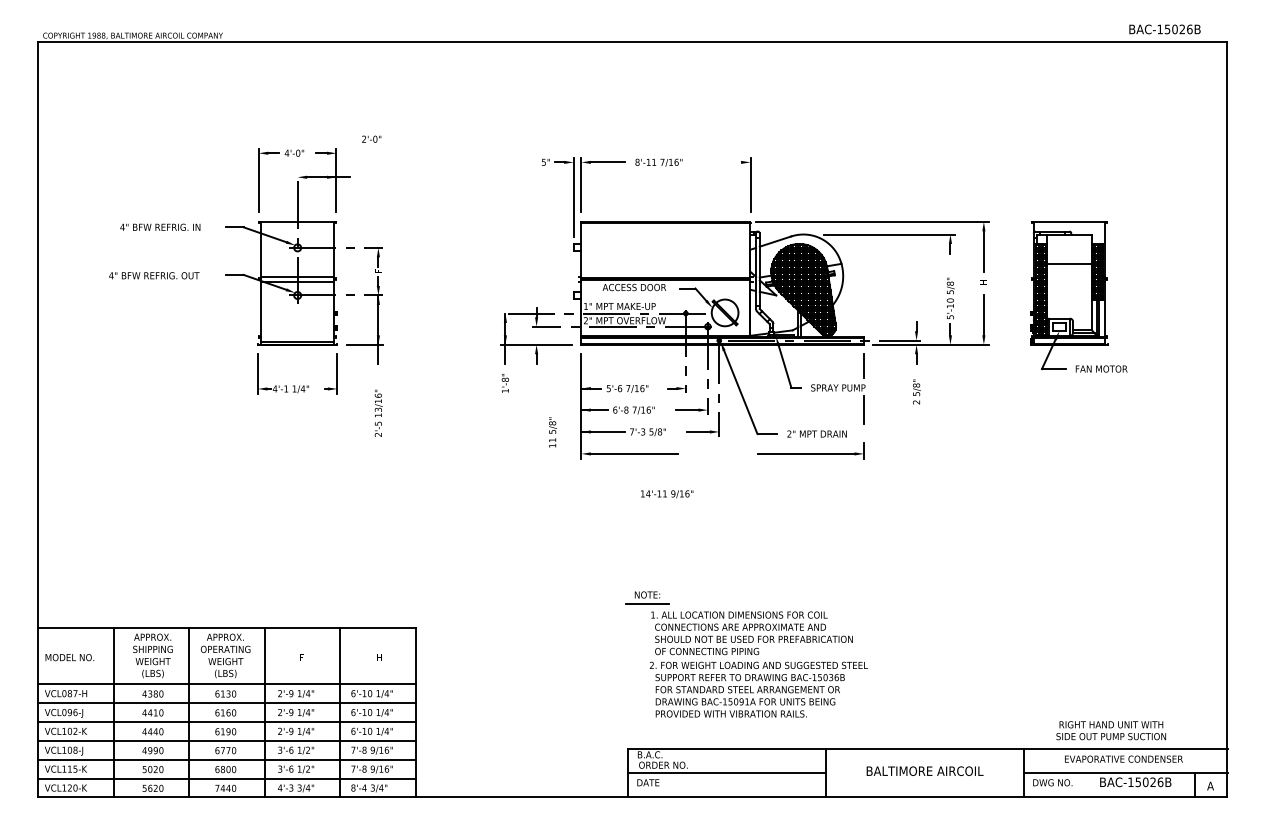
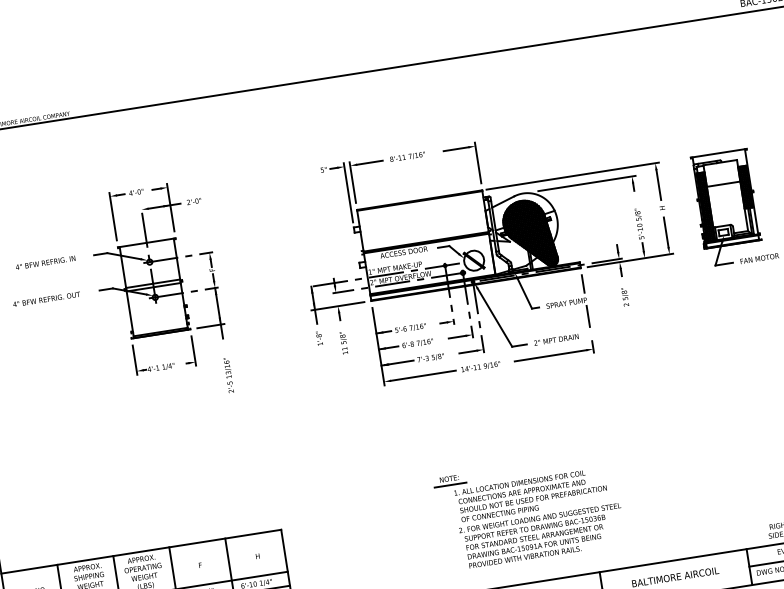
text: (371, 138) -> (193, 200), moved
line: (724, 162) -> (456, 149), added
text: (552, 432) -> (343, 343), moved
text: (667, 494) -> (481, 367), moved

